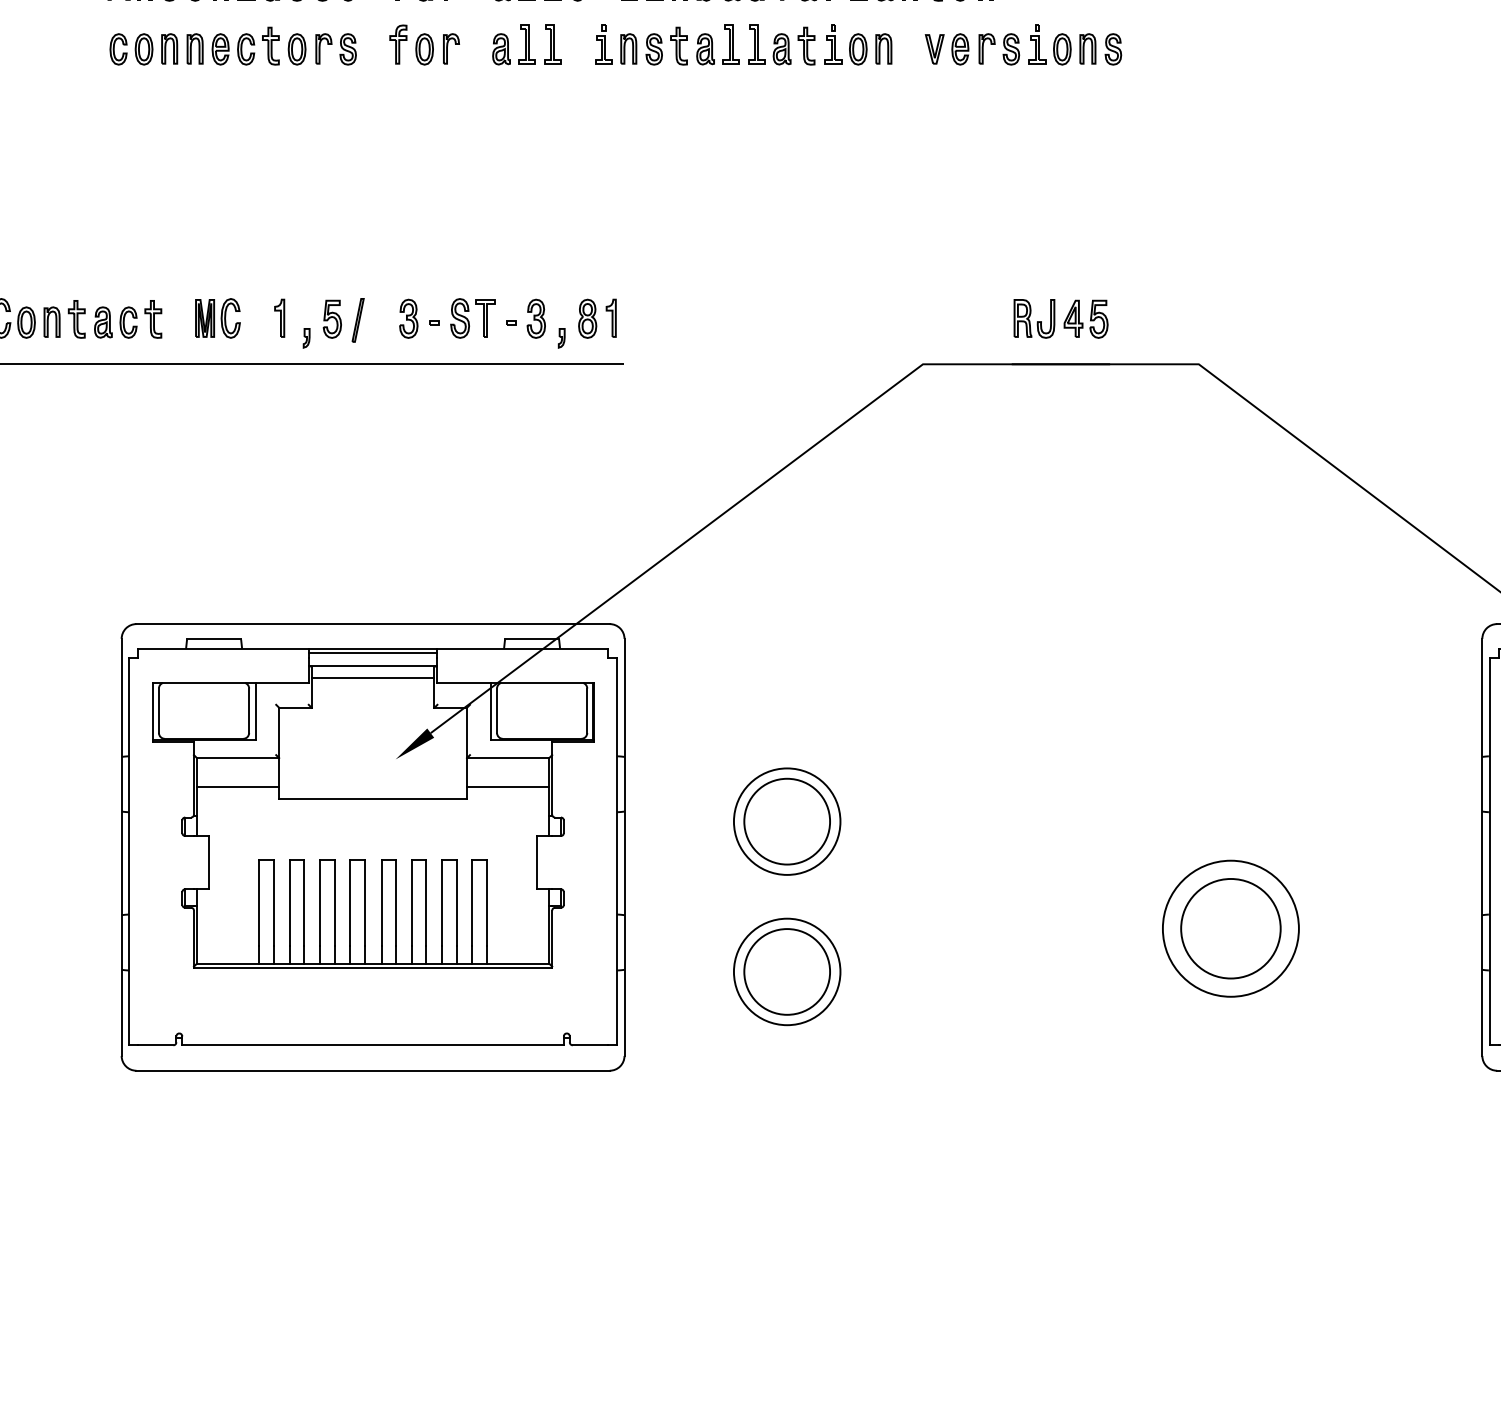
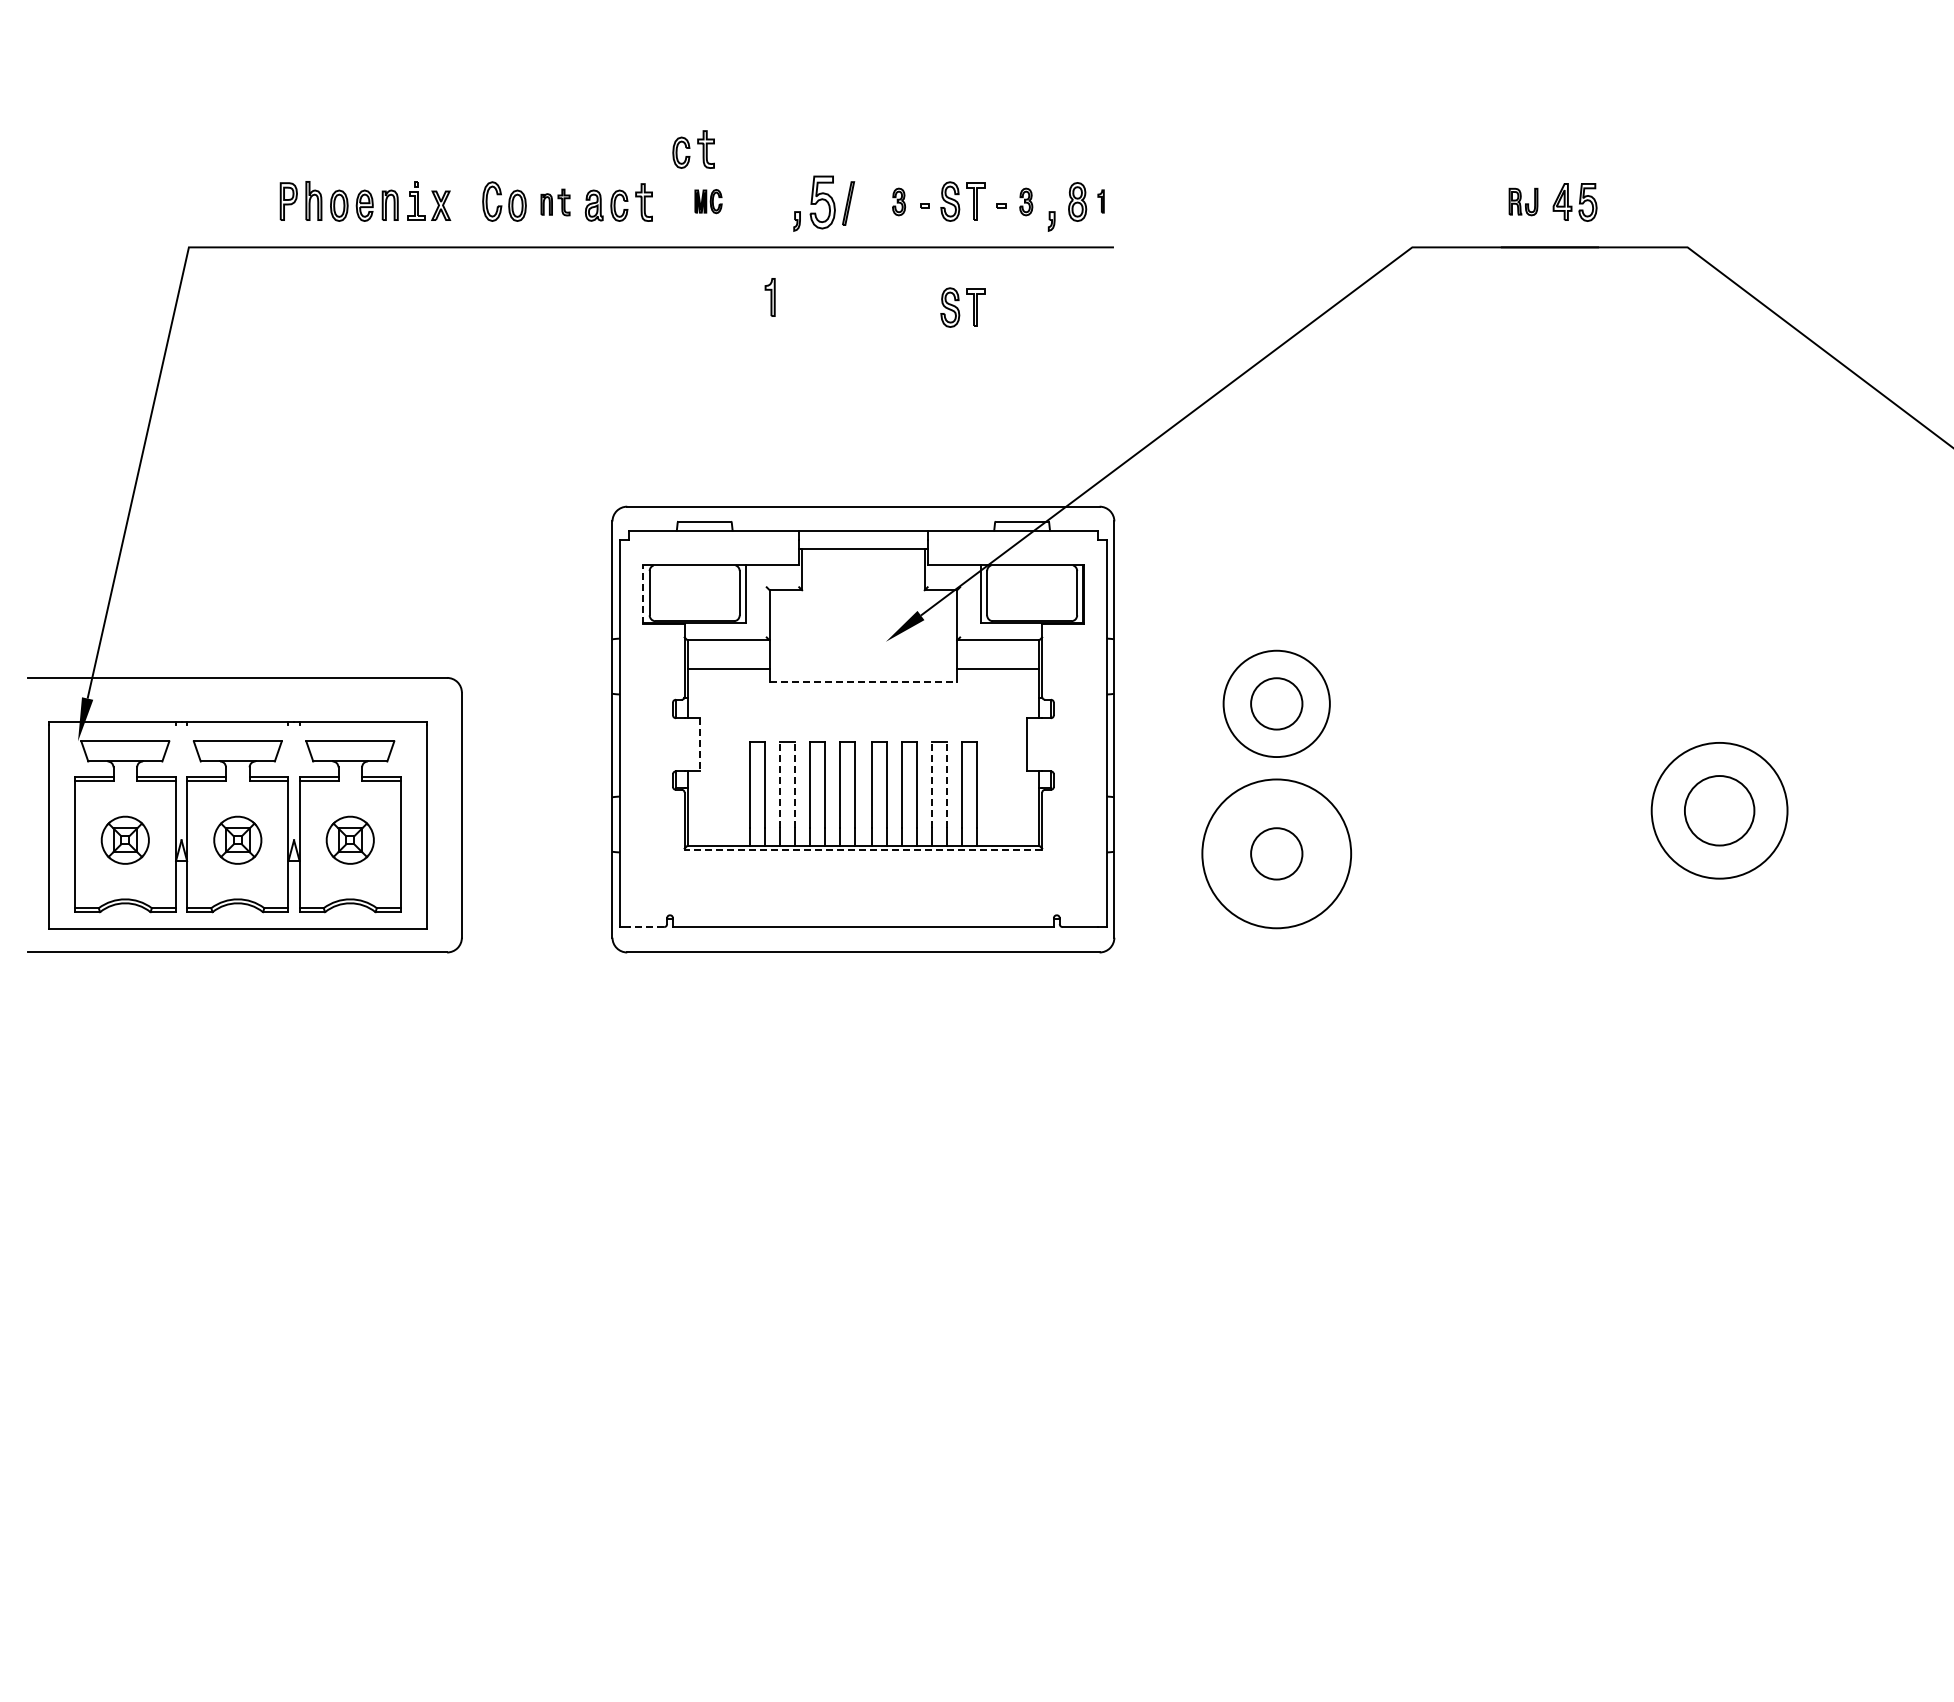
part: (202, 266) -> (693, 149), added
part: (217, 318) -> (708, 201), size x0.6
part: (278, 318) -> (769, 297), moved
part: (408, 318) -> (898, 201), size x0.7
part: (535, 318) -> (1025, 201), size x0.7
part: (610, 318) -> (1100, 201), size x0.6
part: (1034, 318) -> (1523, 201), size x0.7
part: (64, 319) -> (555, 202), size x0.7
part: (332, 319) -> (822, 202), size x1.4
part: (472, 424) -> (962, 307), added
line: (373, 652) -> (863, 535), removed
line: (373, 678) -> (863, 560), removed
line: (152, 712) -> (643, 594), solid -> dashed
line: (373, 799) -> (863, 681), solid -> dashed
circle: (786, 821) -> (1276, 703), size x0.6
line: (208, 862) -> (699, 744), solid -> dashed
line: (290, 902) -> (780, 784), solid -> dashed
line: (304, 902) -> (794, 784), solid -> dashed
line: (442, 902) -> (932, 784), solid -> dashed
line: (456, 902) -> (946, 784), solid -> dashed
circle: (1230, 928) -> (1719, 810), size x0.7
line: (373, 968) -> (863, 850), solid -> dashed
circle: (786, 971) -> (1276, 853), size x0.6
circle: (786, 971) -> (1276, 853), size x1.4
line: (155, 1045) -> (646, 927), solid -> dashed

